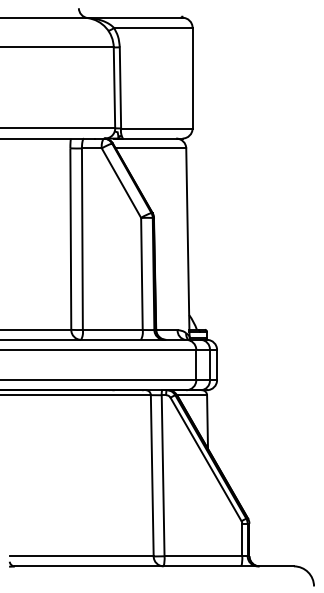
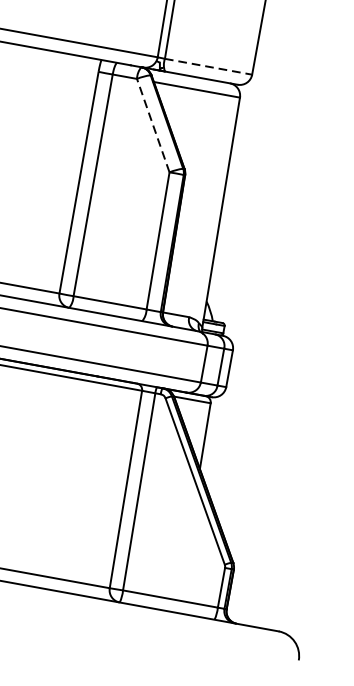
line: (156, 128) -> (208, 66), solid -> dashed
line: (121, 183) -> (153, 126), solid -> dashed

